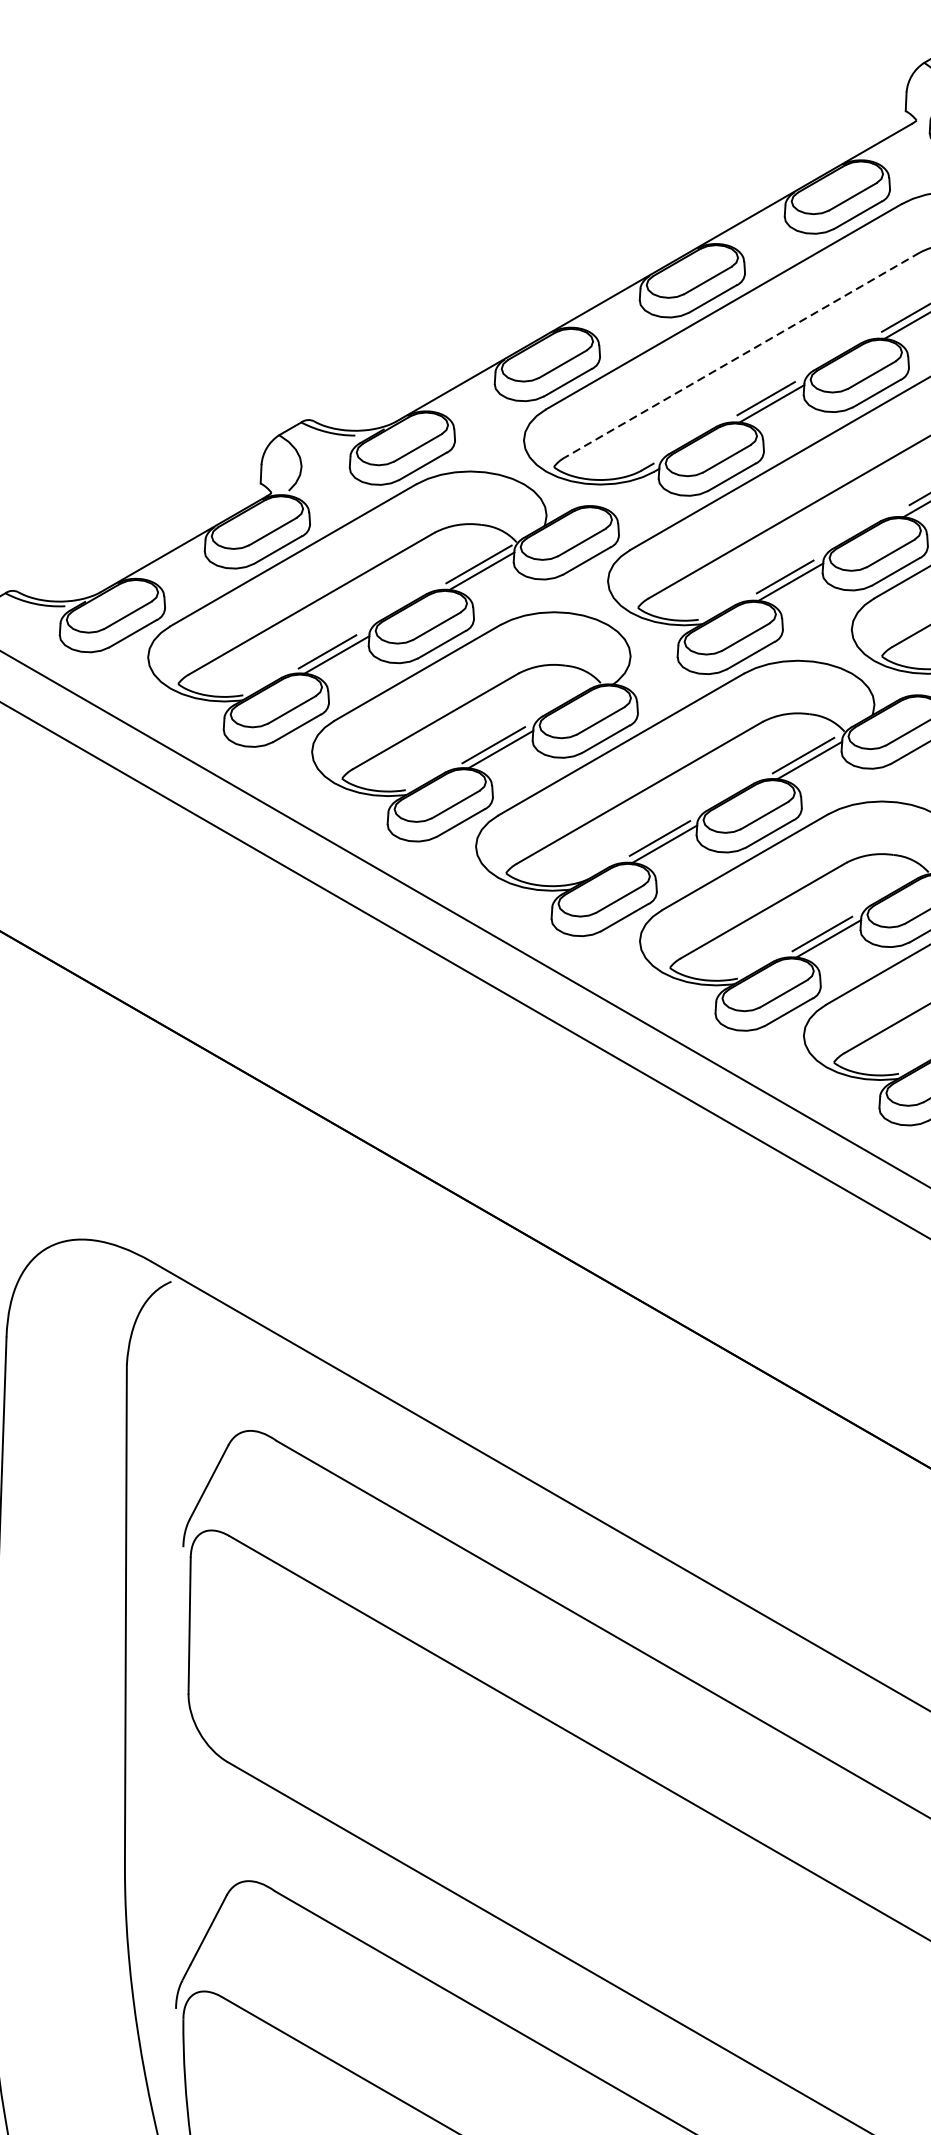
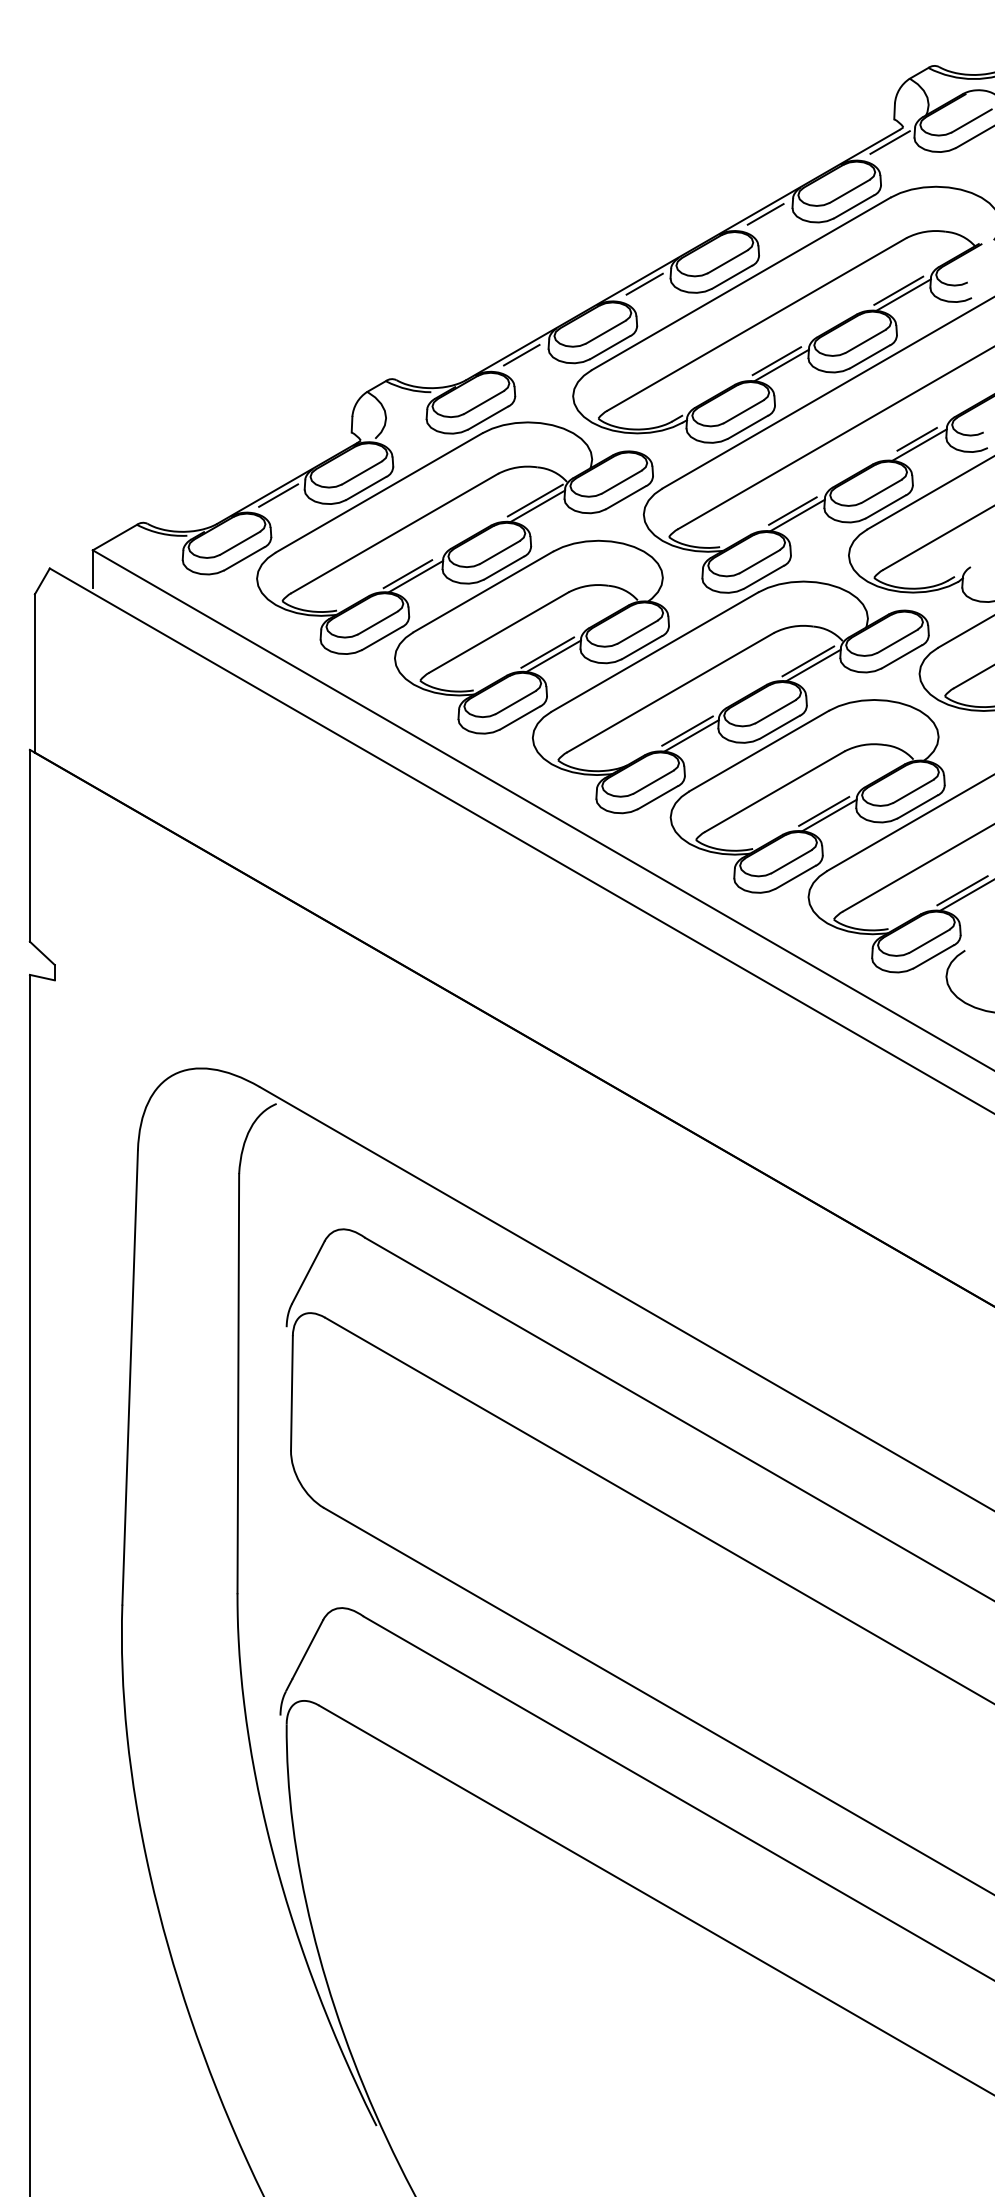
line: (900, 138) -> (889, 142), added
line: (752, 224) -> (765, 214), added
line: (608, 306) -> (644, 283), added
line: (741, 355) -> (756, 324), dashed -> solid
line: (462, 390) -> (521, 354), added
line: (173, 558) -> (278, 495), added

